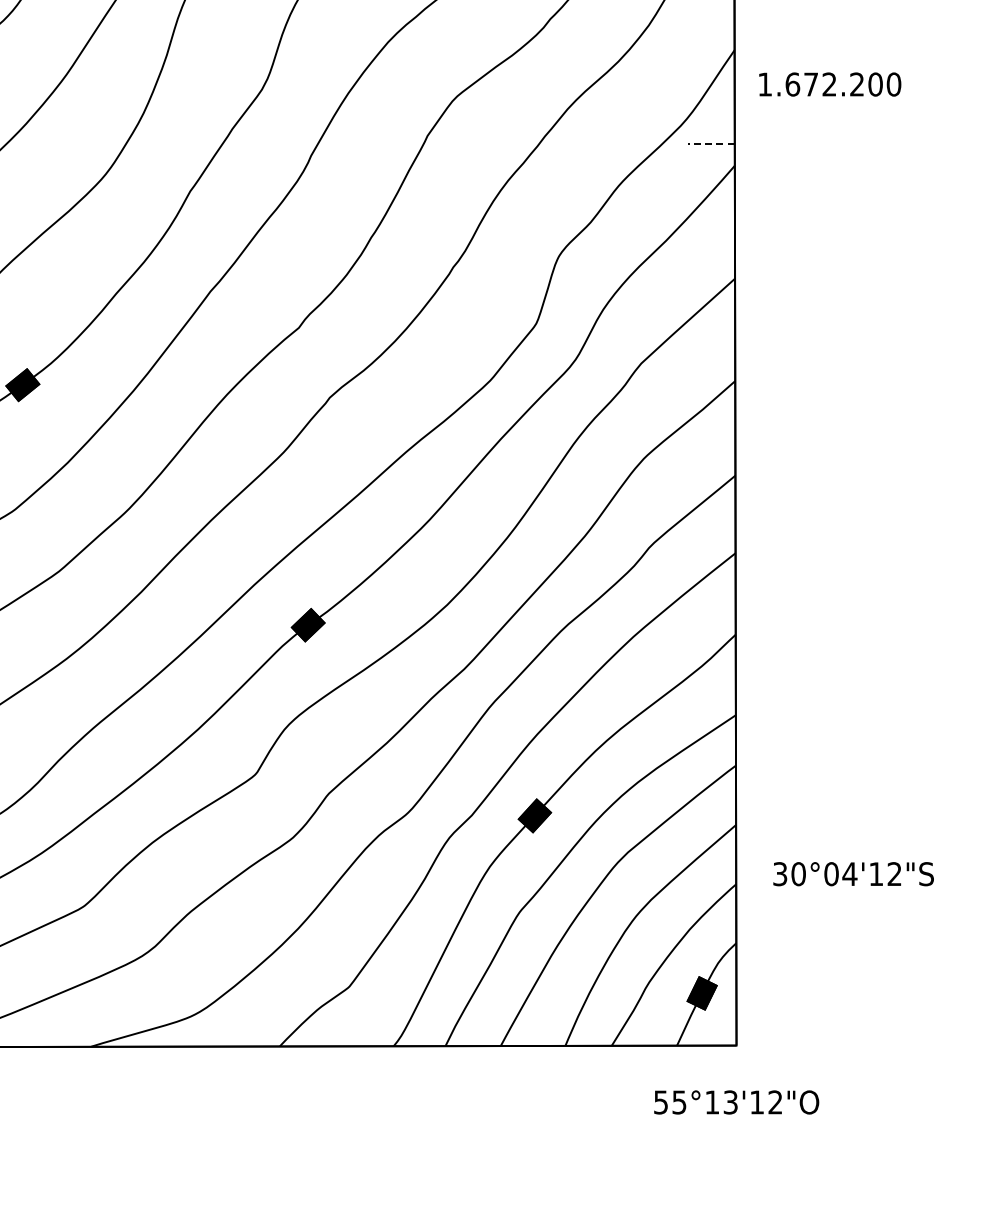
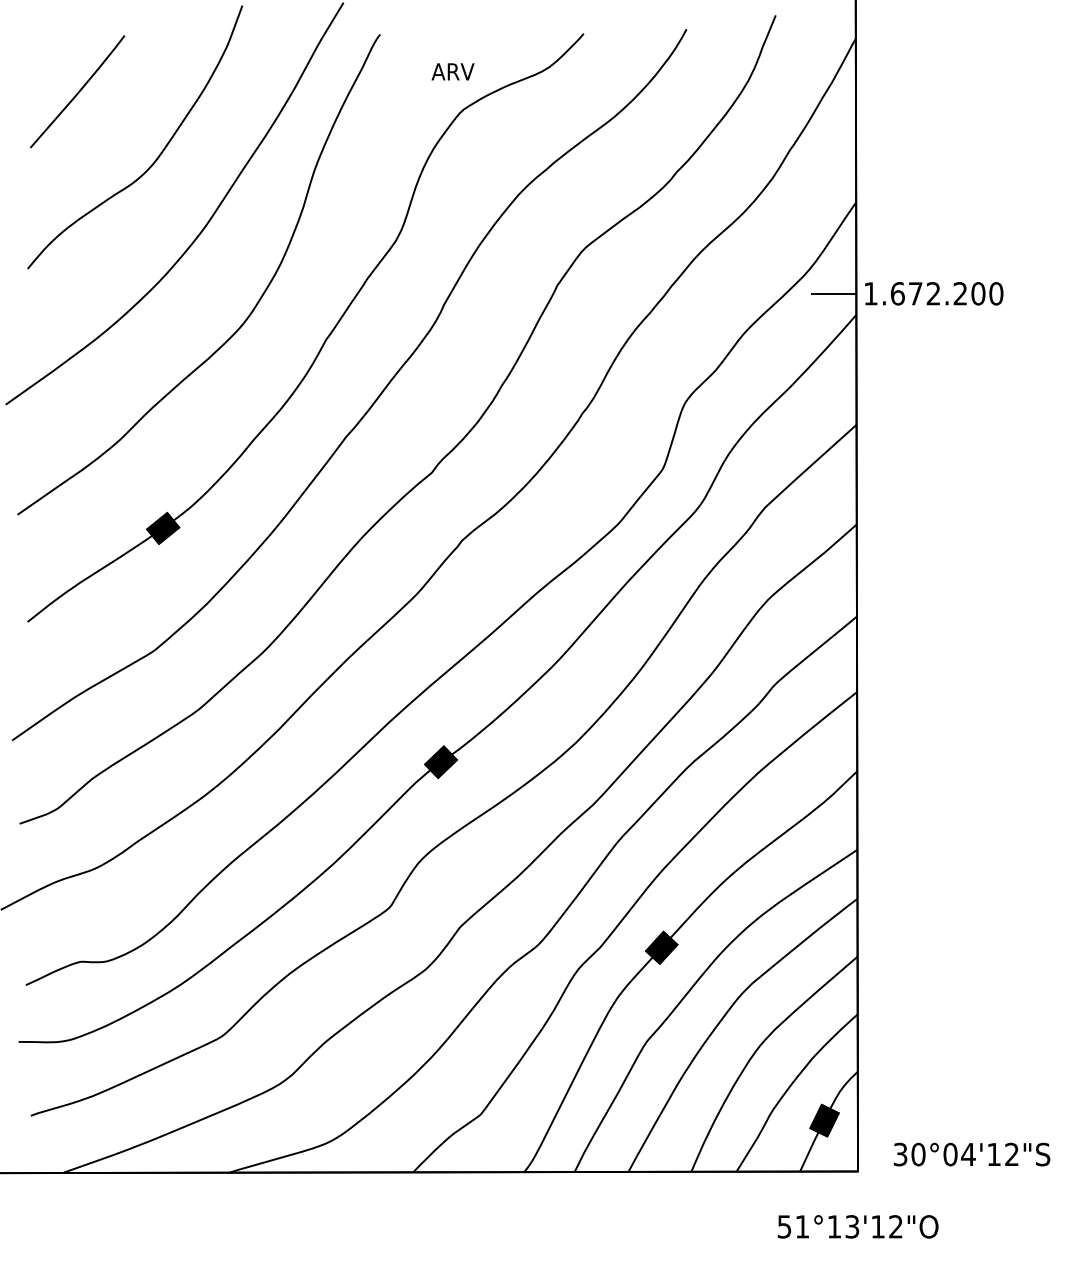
text: (830, 84) -> (934, 293), moved
line: (711, 143) -> (833, 293), dashed -> solid
text: (853, 874) -> (971, 1154), moved
text: (678, 1102) -> (801, 1226), 55°13'12"O -> 51°13'12"O

